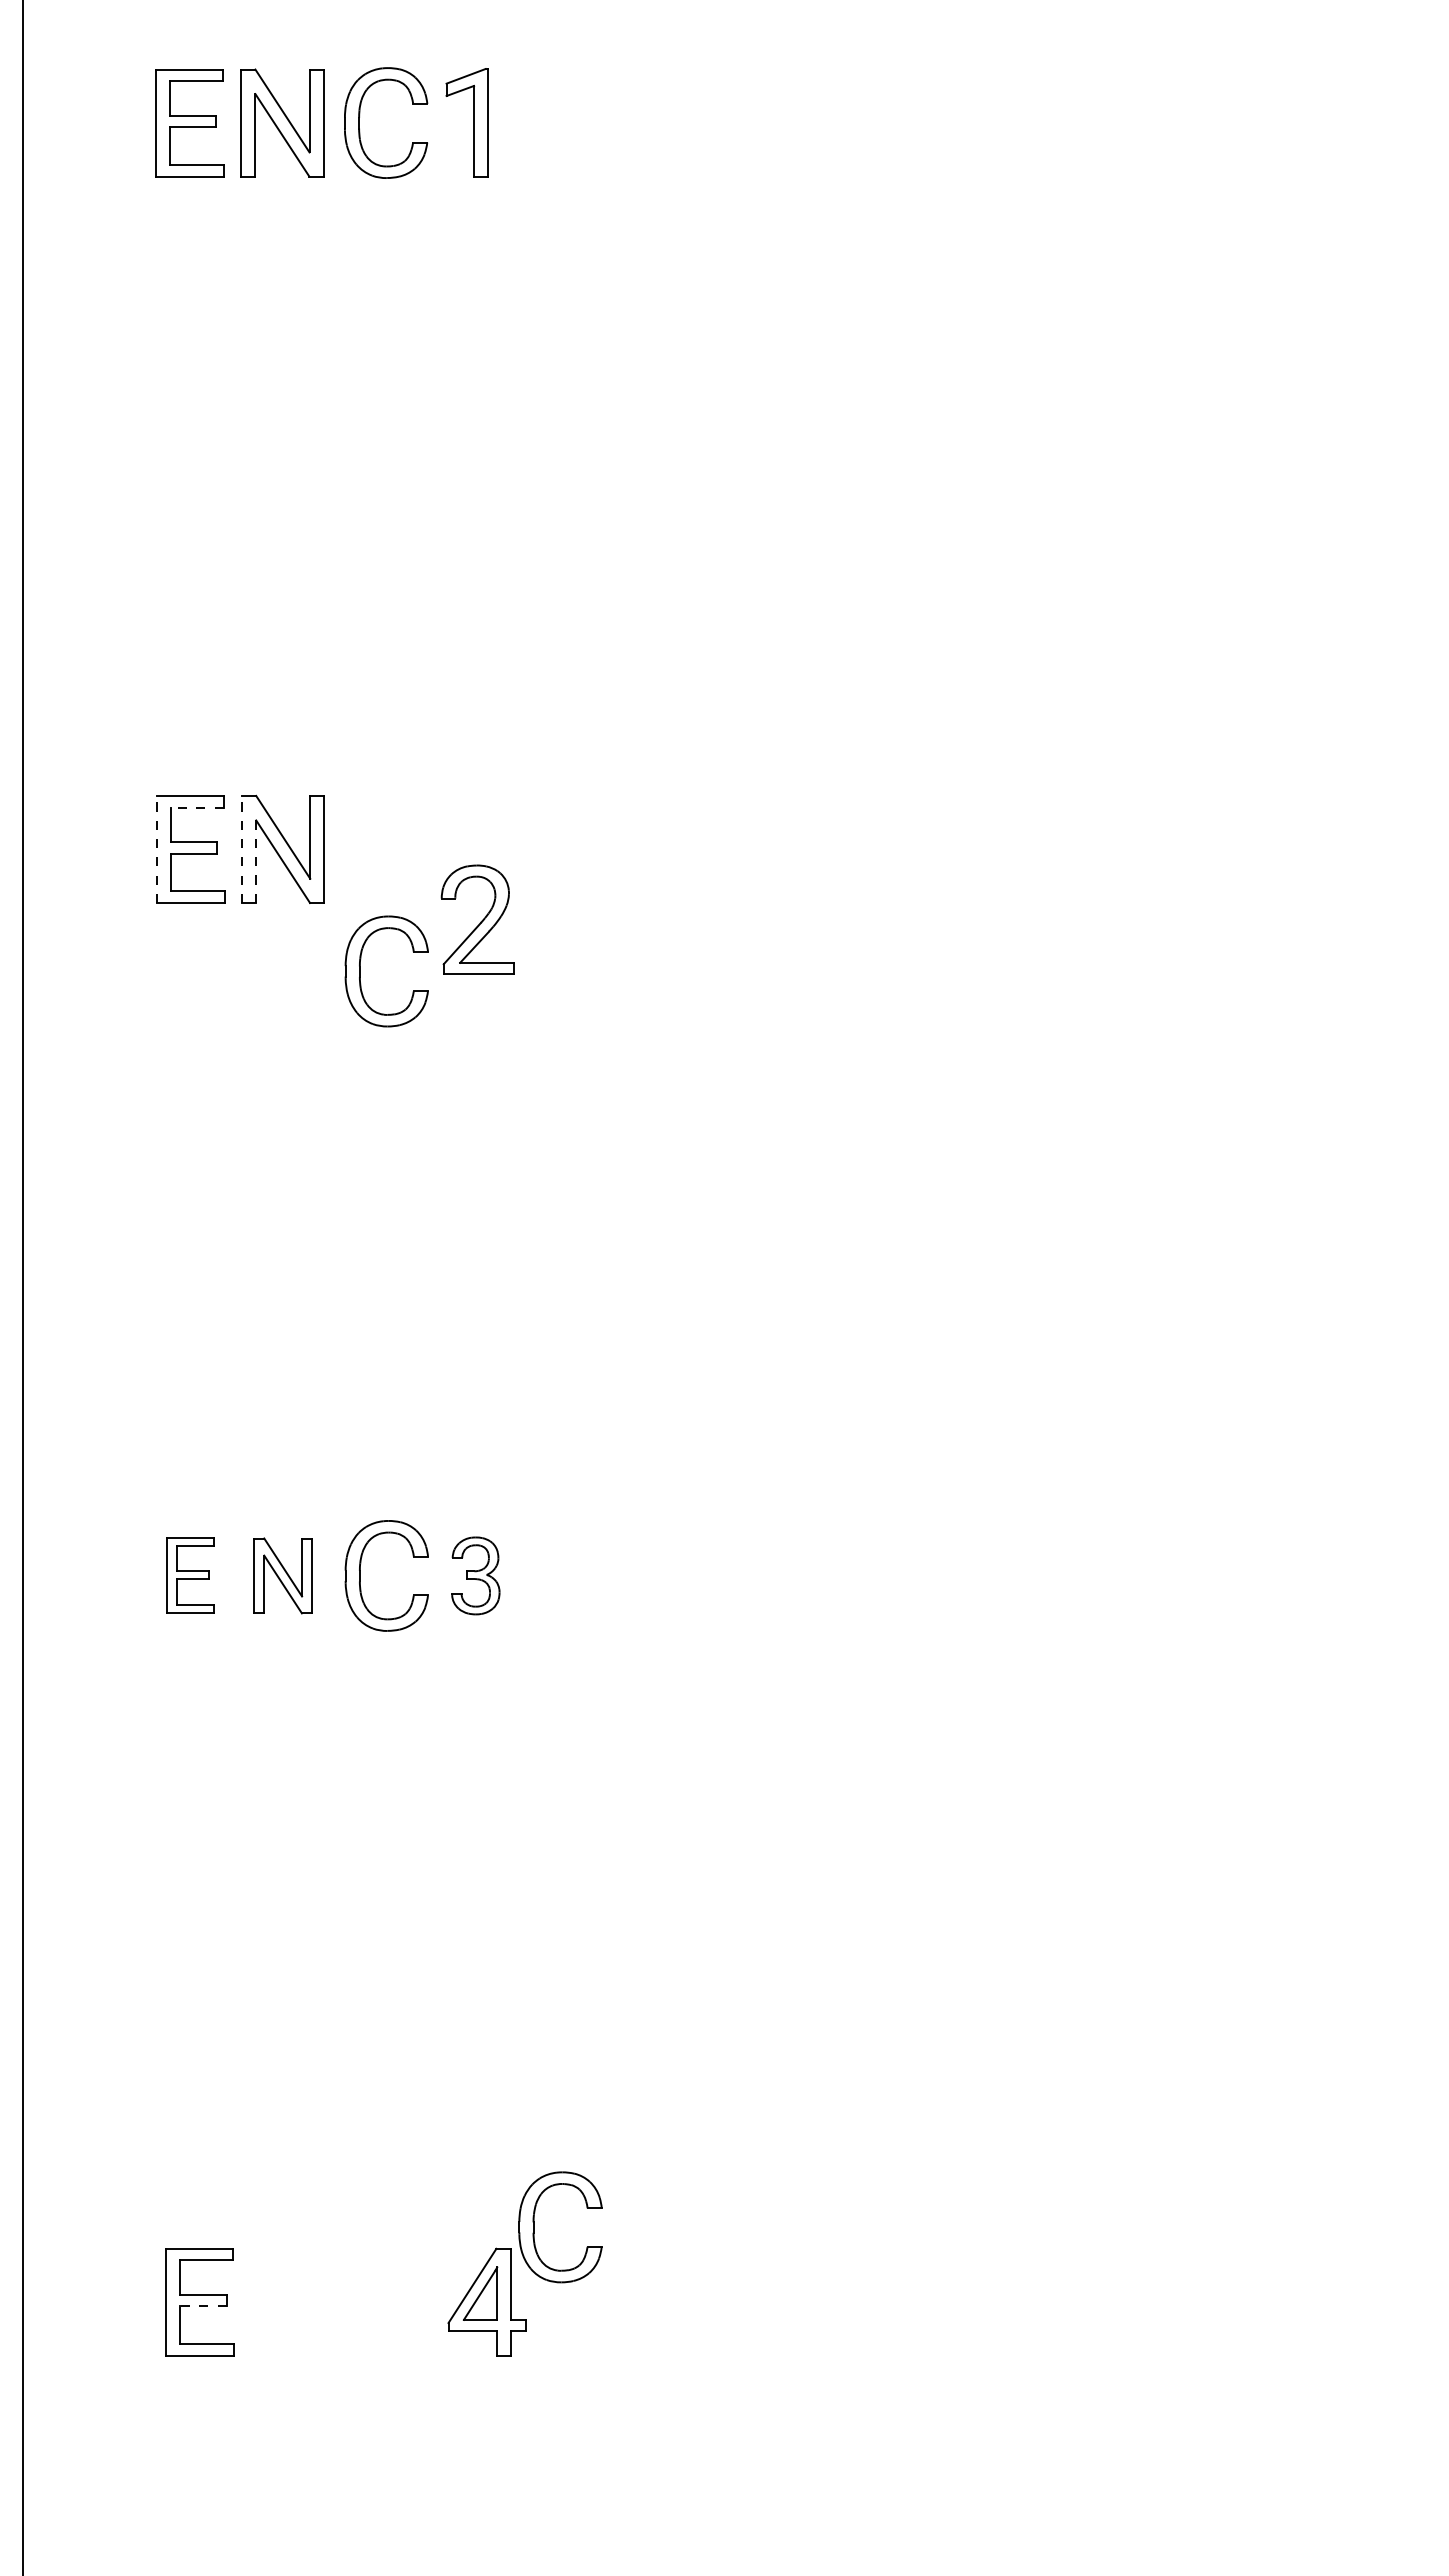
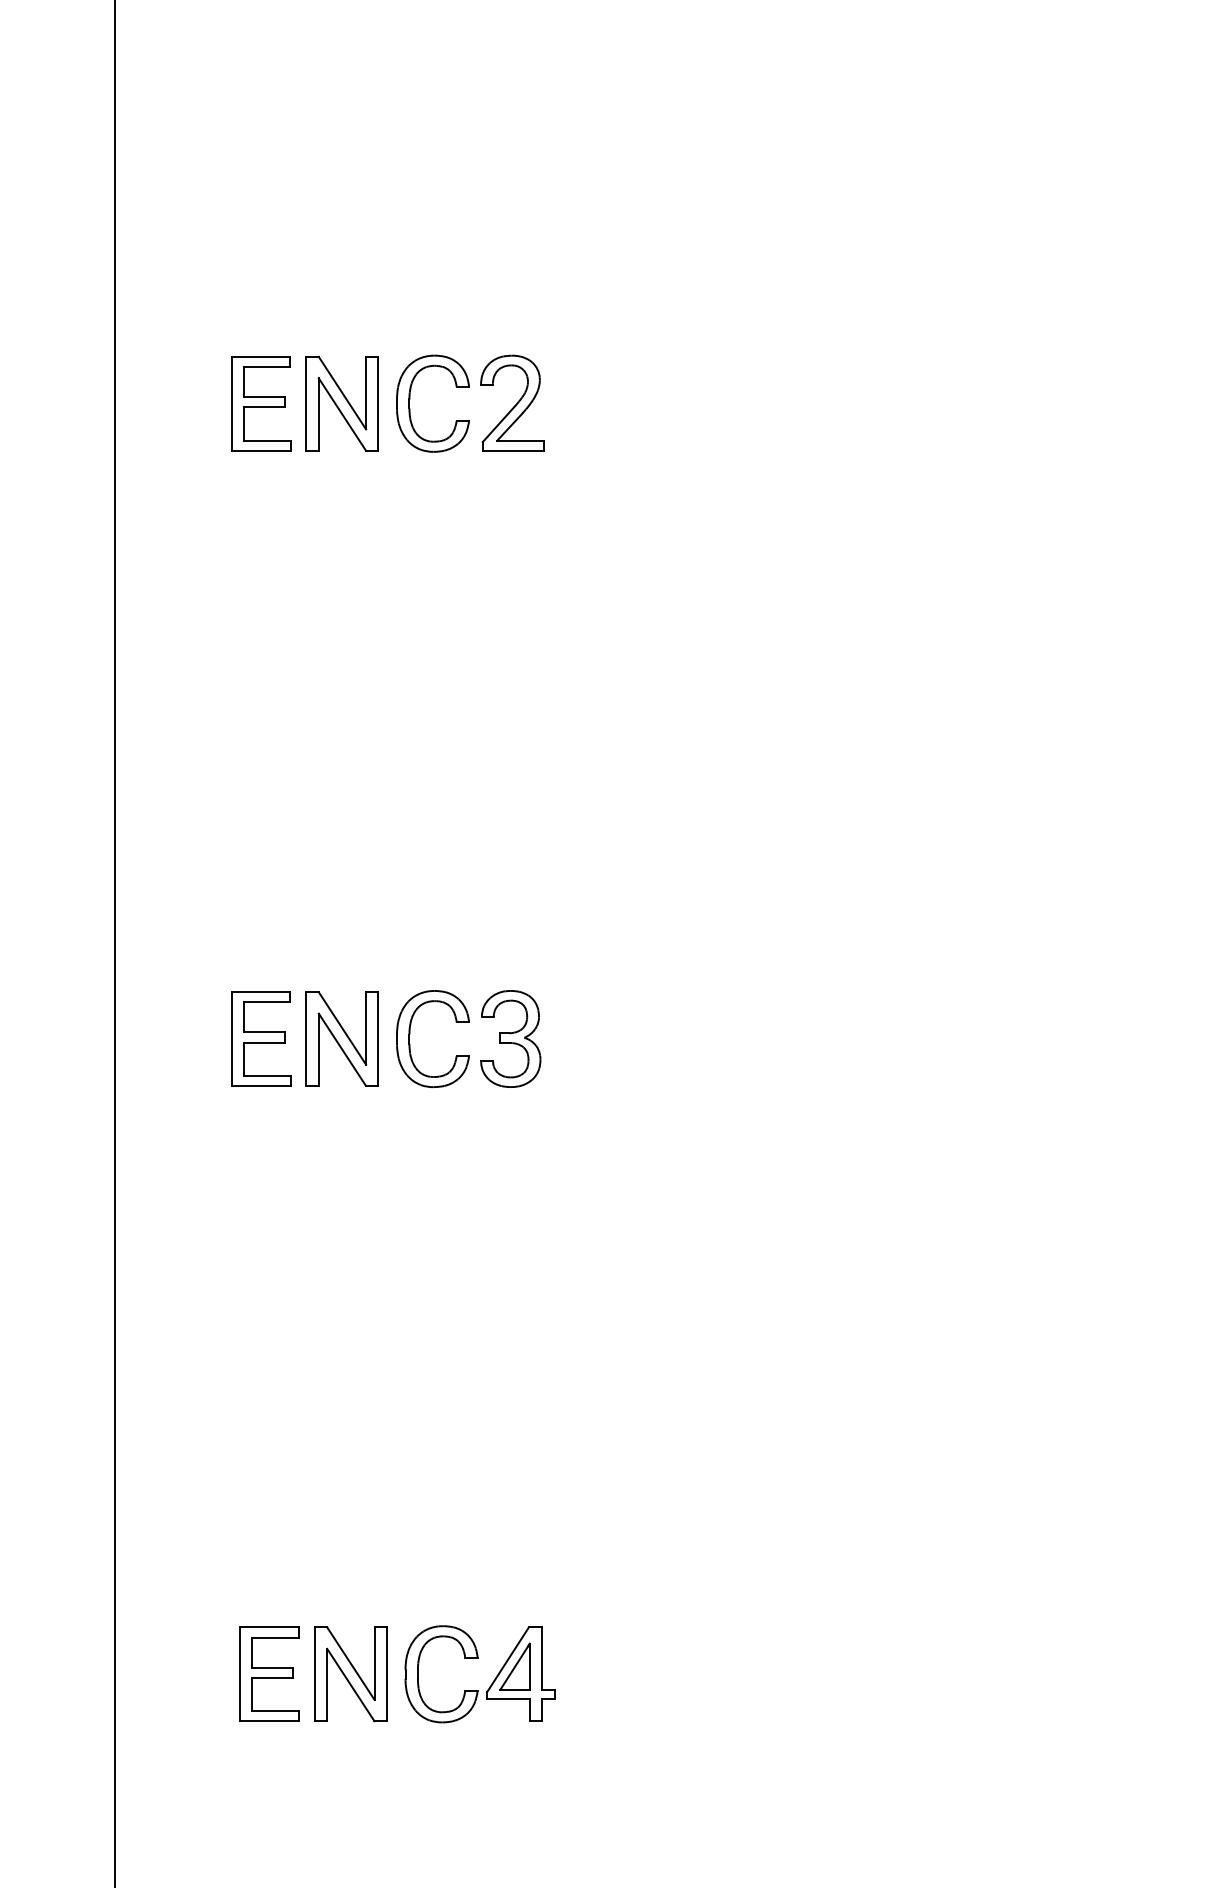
line: (197, 807) -> (267, 367), dashed -> solid
line: (156, 849) -> (231, 403), dashed -> solid
line: (242, 849) -> (306, 403), dashed -> solid
line: (256, 862) -> (319, 415), dashed -> solid
part: (477, 919) -> (512, 402), moved
part: (360, 971) -> (410, 403), moved
part: (190, 1575) -> (261, 1038), size x1.43
part: (282, 1575) -> (341, 1038), size x1.43
part: (475, 1575) -> (510, 1038), size x1.43
part: (534, 2227) -> (418, 1674), moved
part: (292, 2301) -> (350, 1673), added
line: (203, 2306) -> (272, 1677), dashed -> solid

